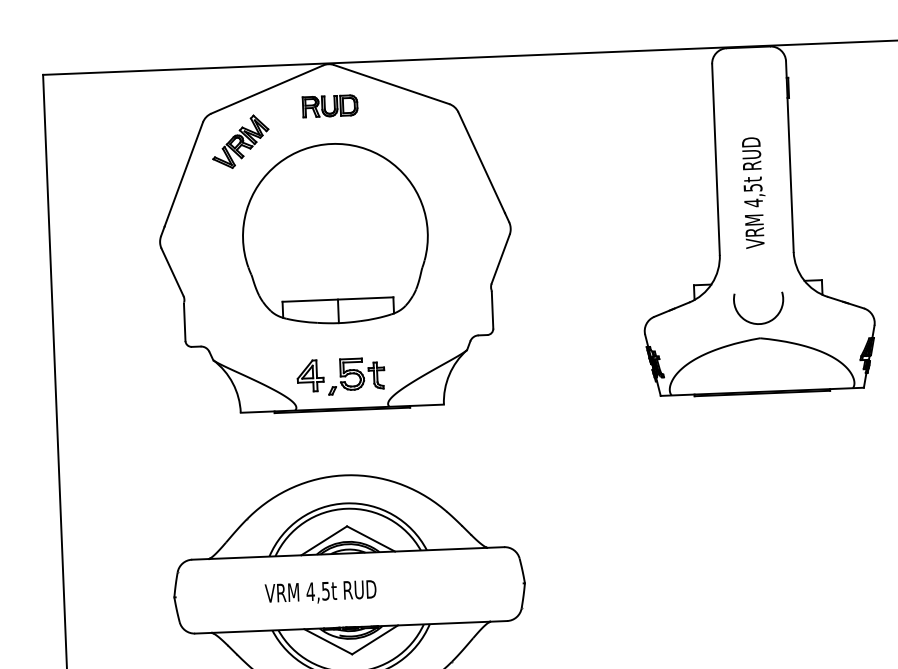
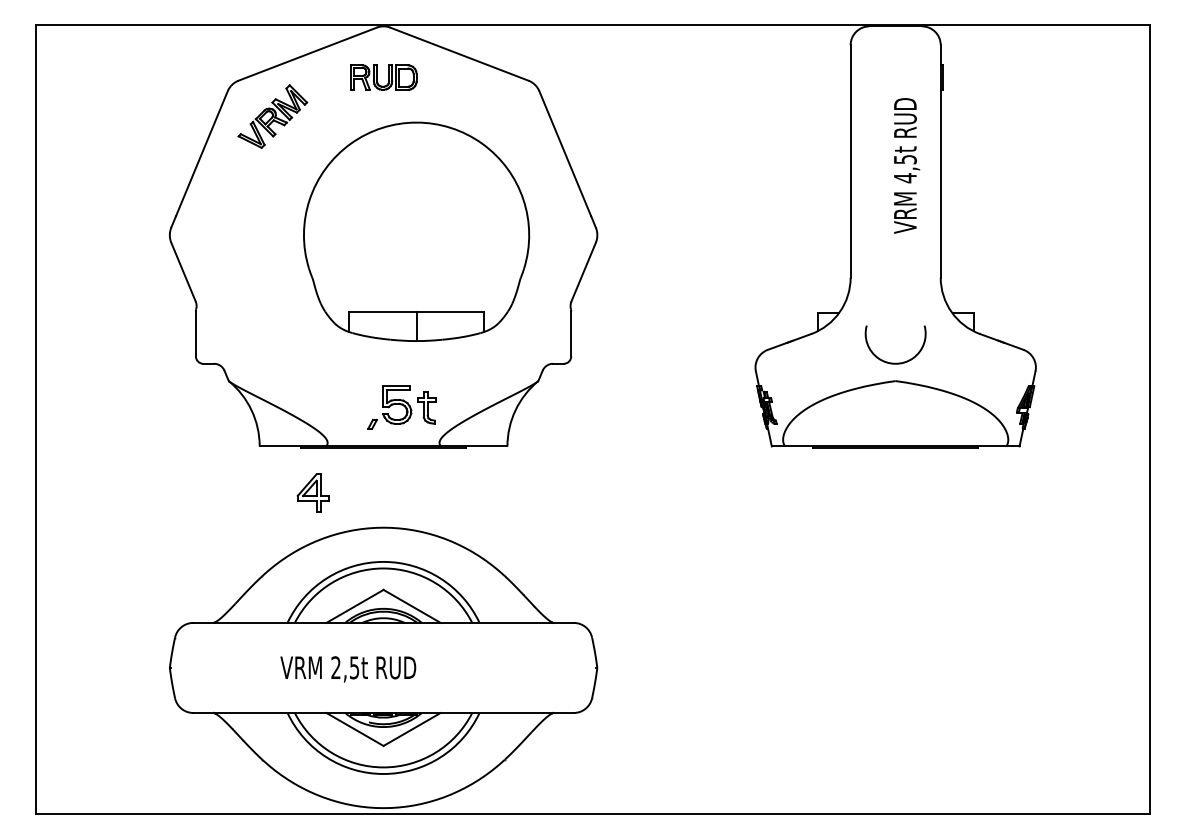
text: (754, 192) -> (907, 165), moved
part: (335, 233) -> (416, 231), moved
part: (309, 375) -> (312, 492), moved
text: (310, 591) -> (335, 667), 4,5t -> 2,5t

